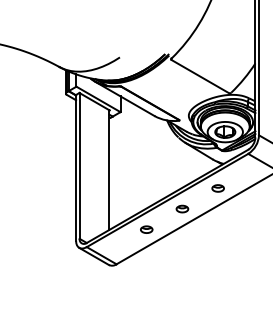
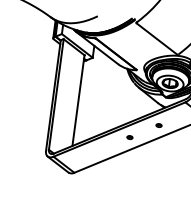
part: (217, 188) -> (158, 125), size x0.6
part: (182, 208) -> (130, 137), size x0.6
part: (146, 229) -> (100, 149), removed

